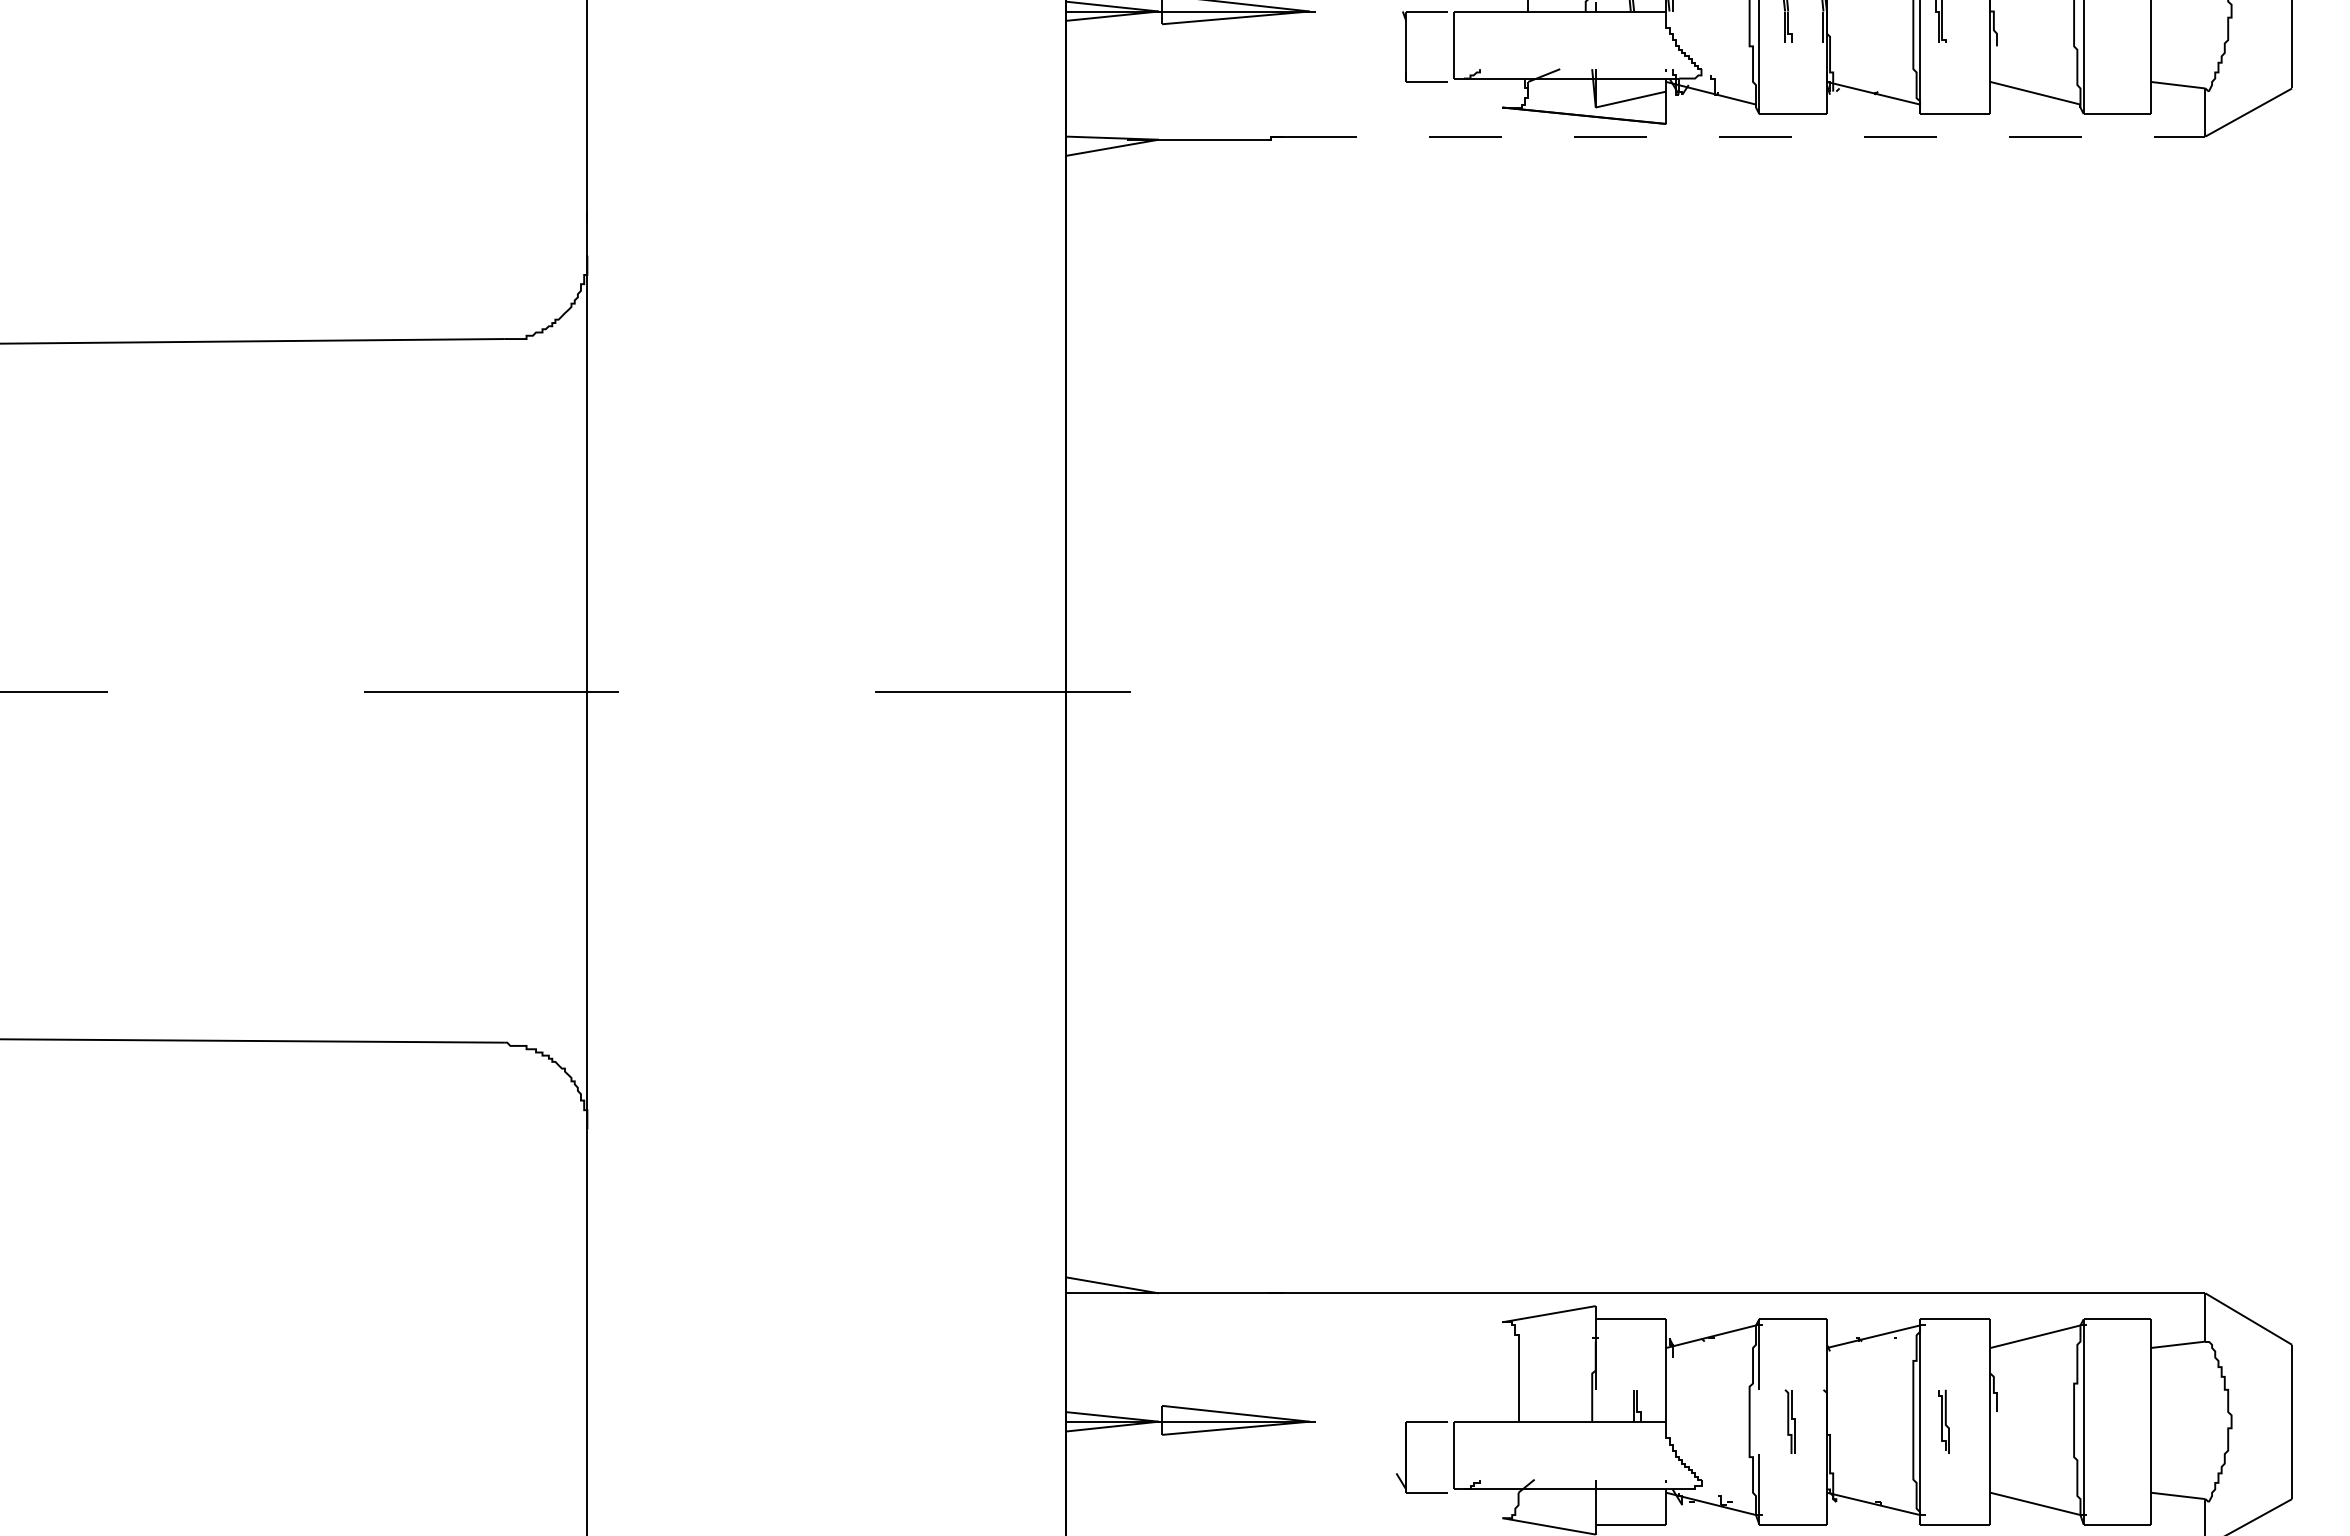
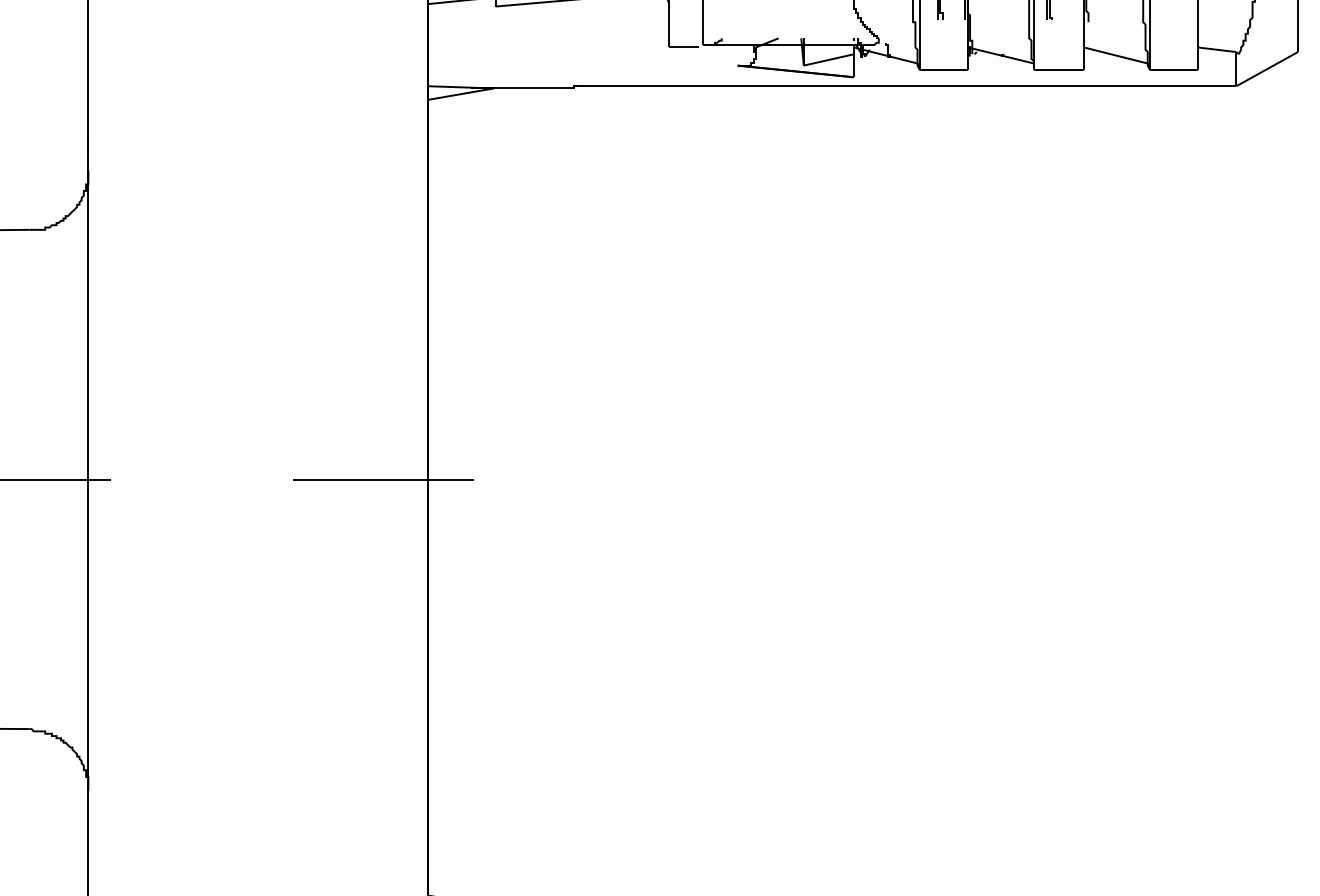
line: (1744, 136) -> (909, 86), dashed -> solid

